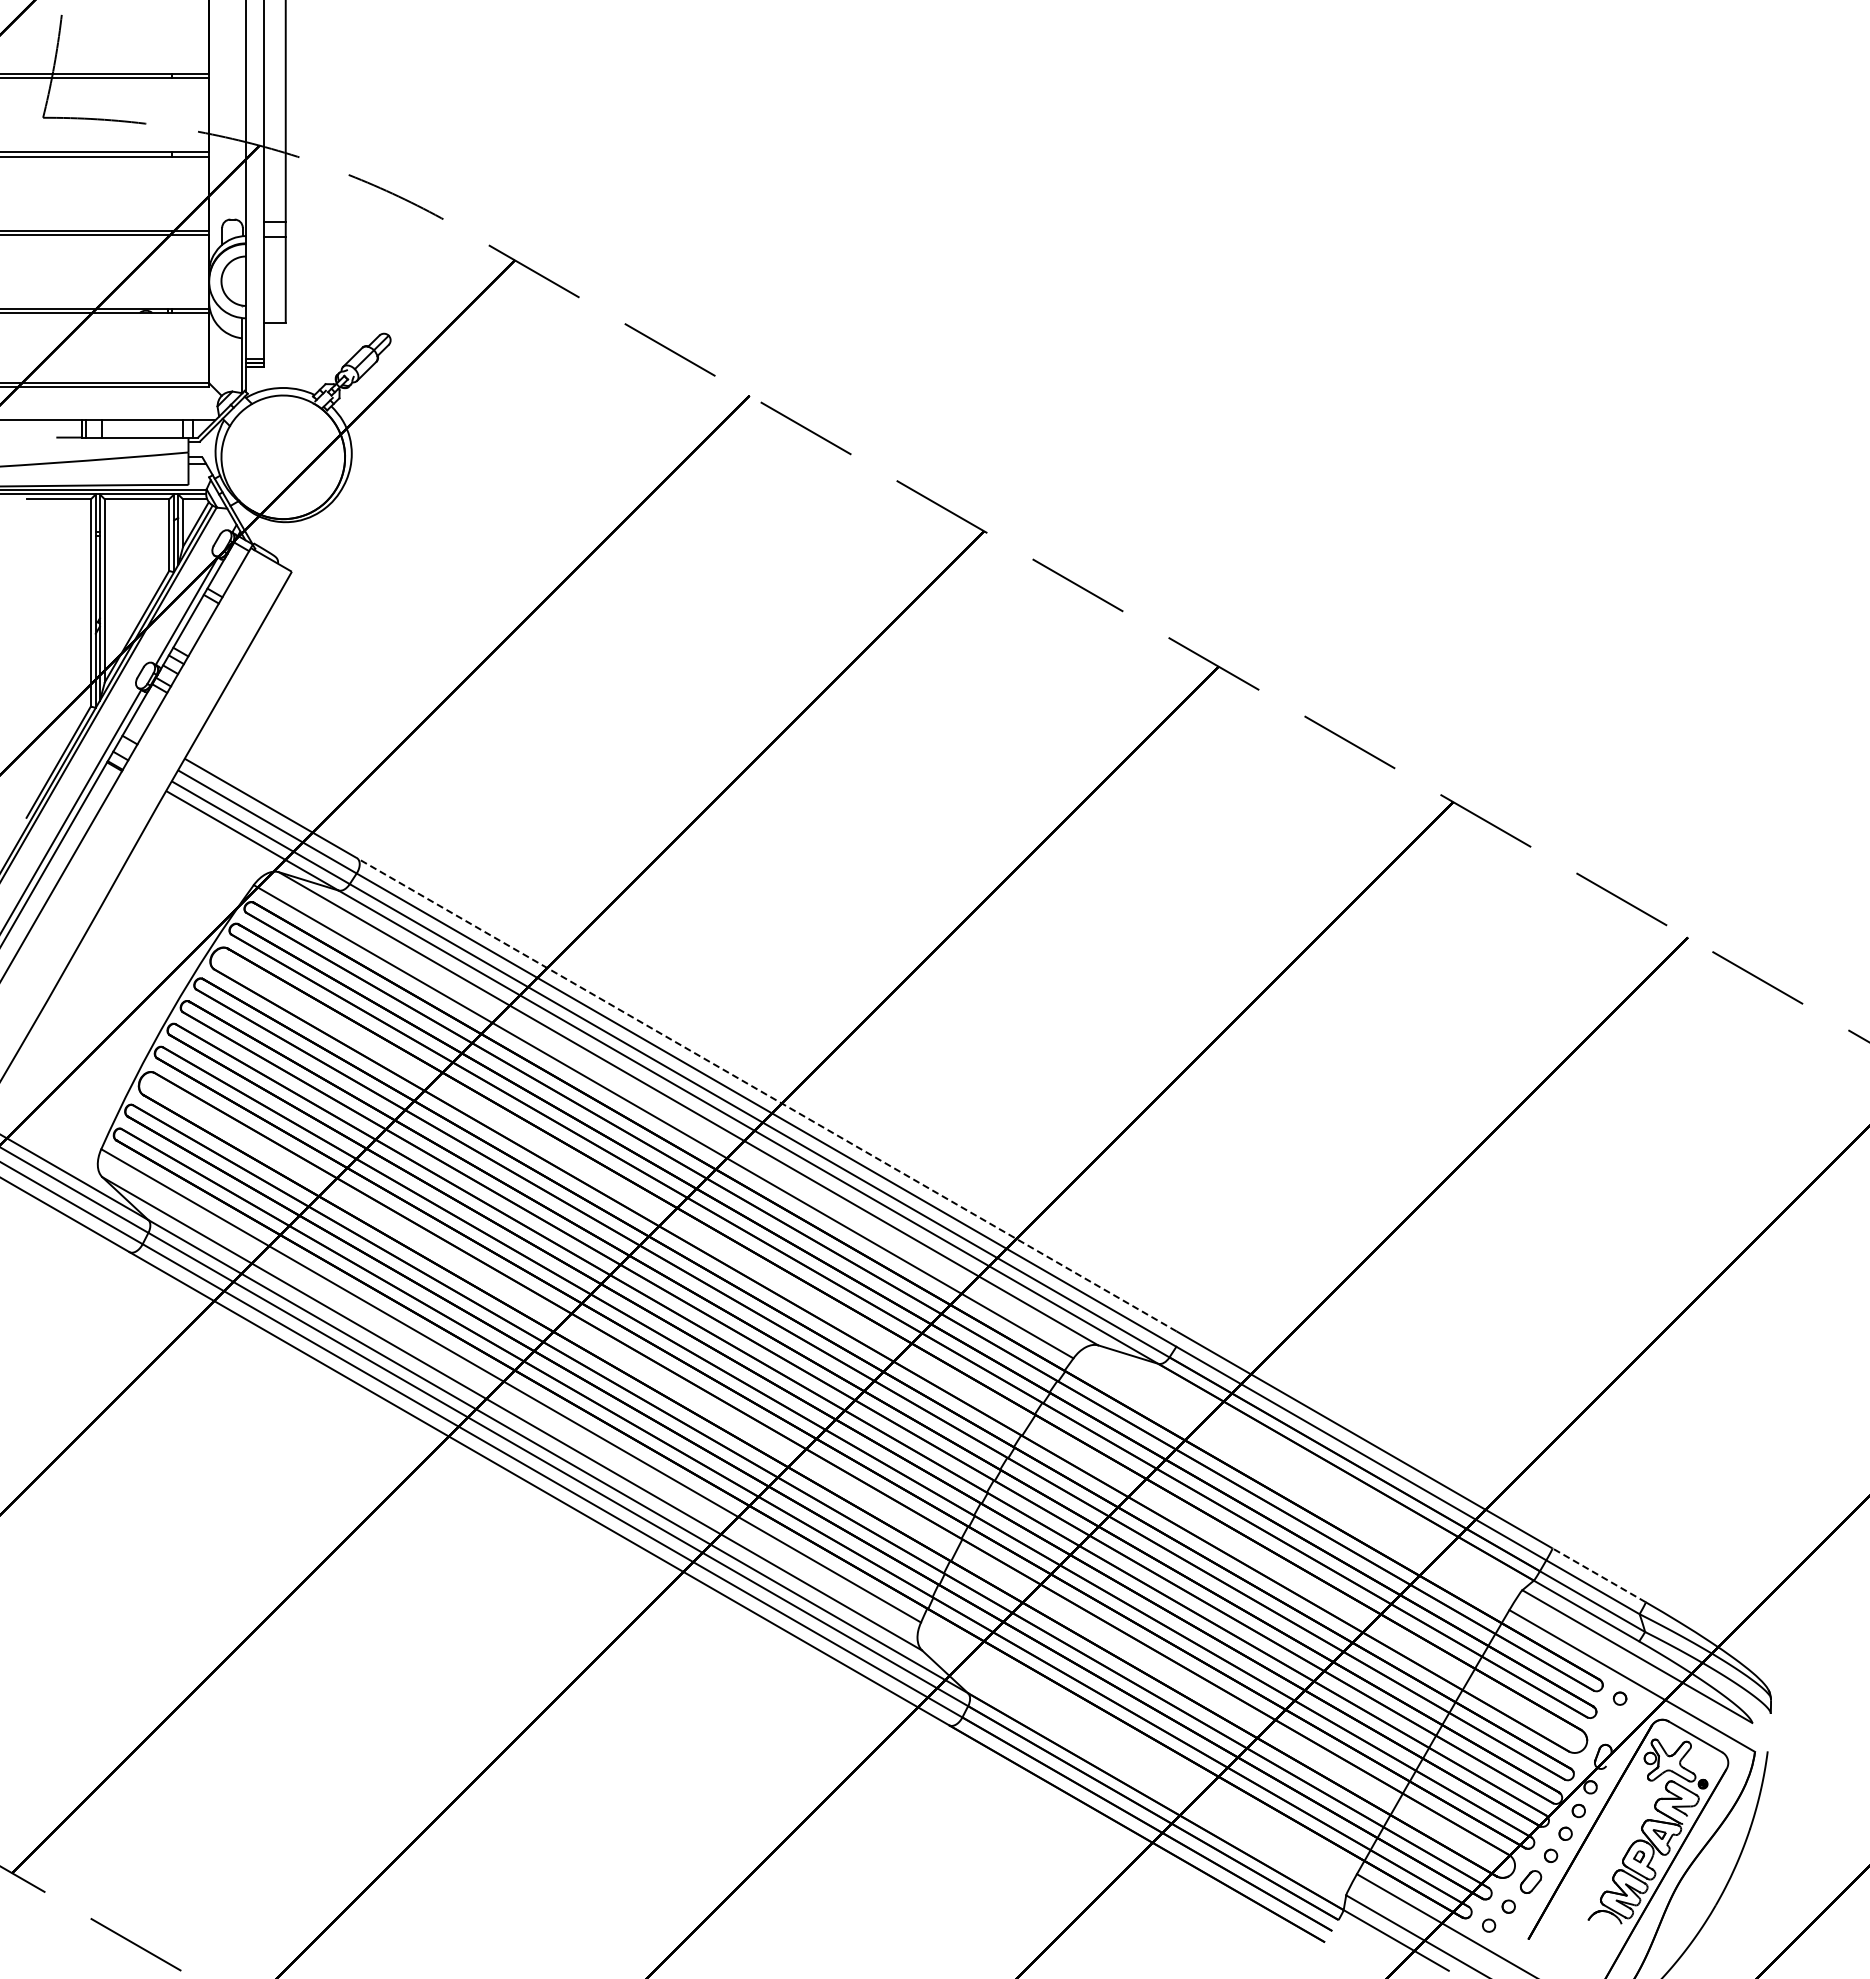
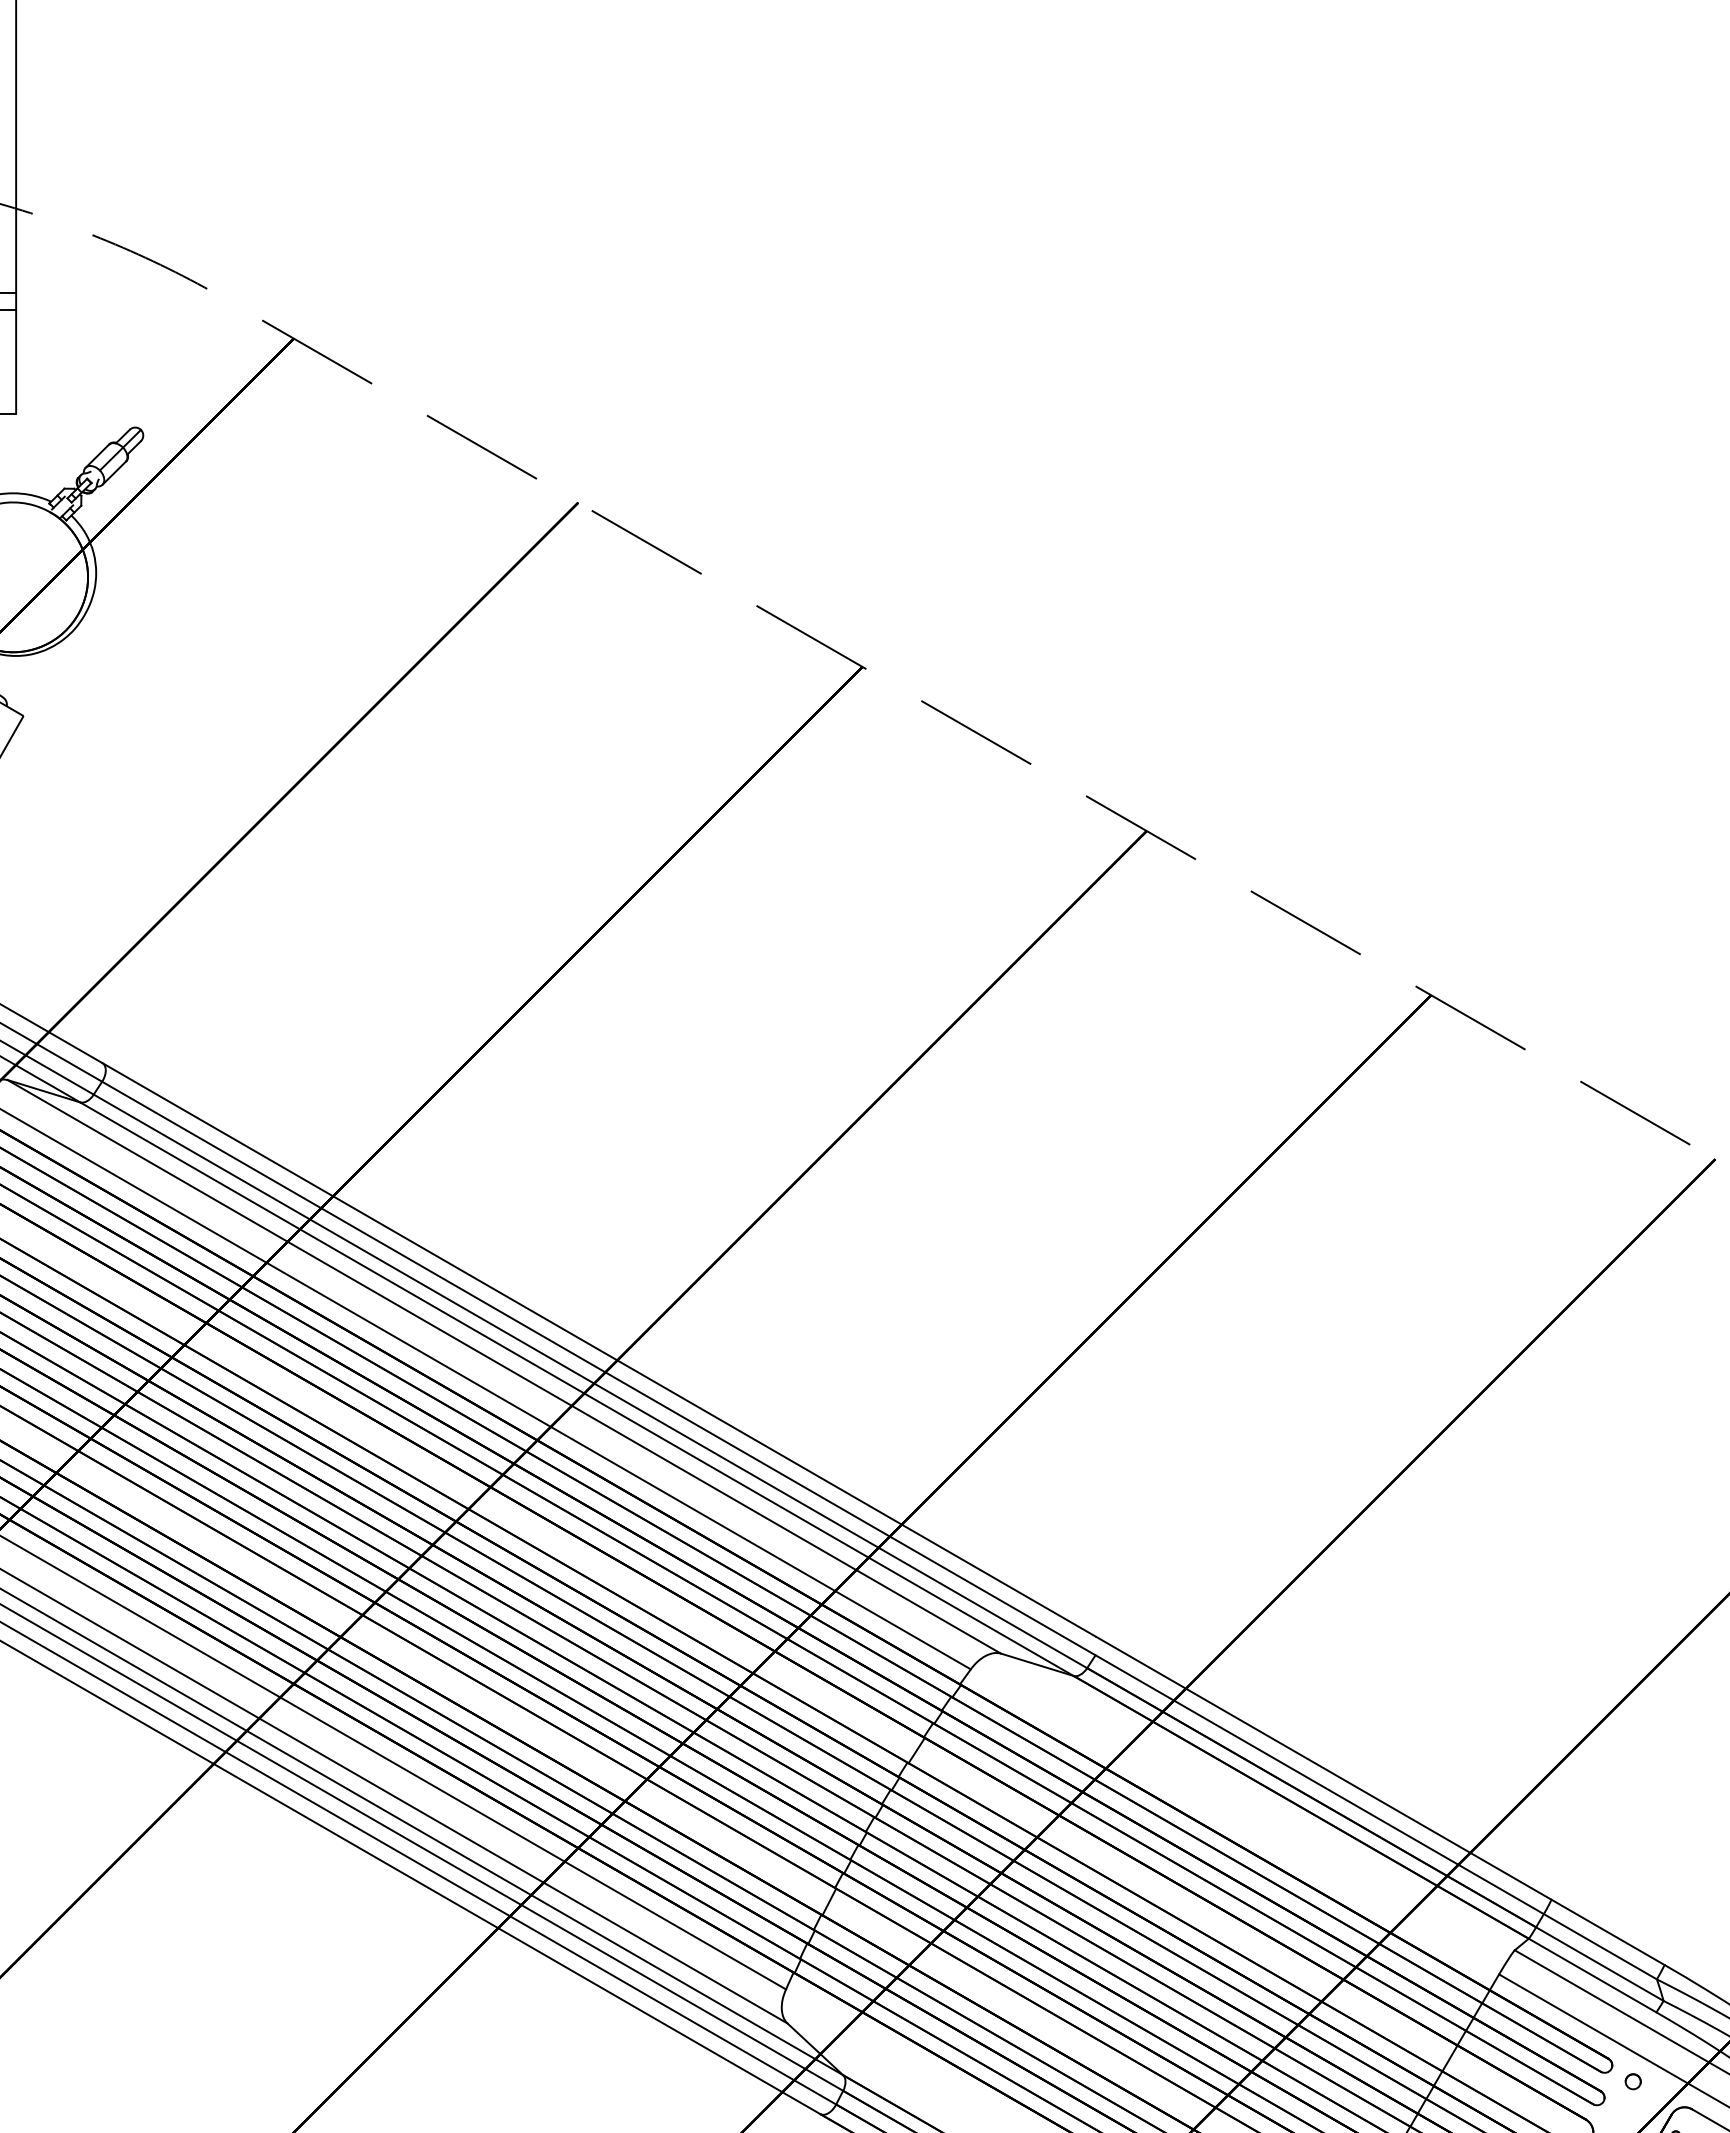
line: (766, 1094) -> (598, 1349), dashed -> solid
line: (1599, 1575) -> (1608, 1932), dashed -> solid

